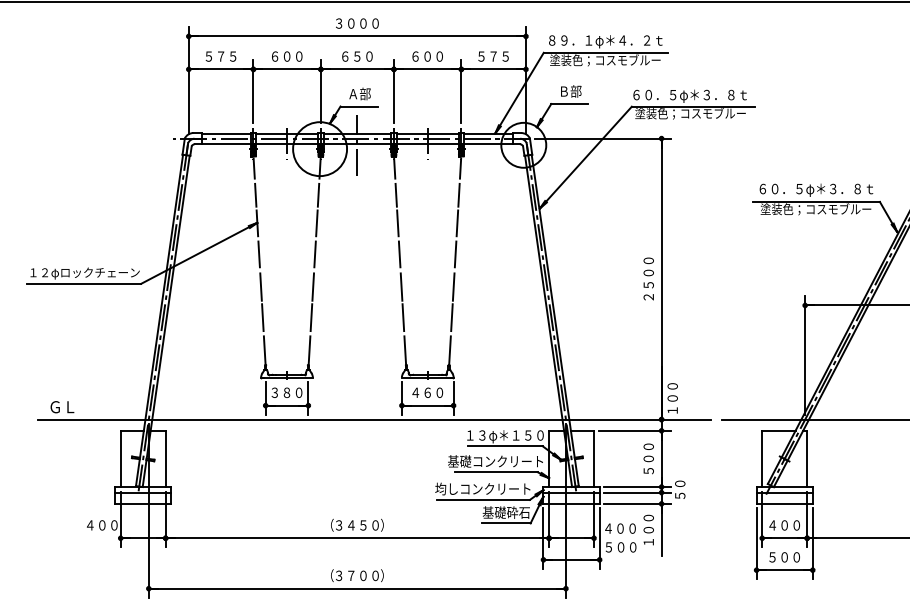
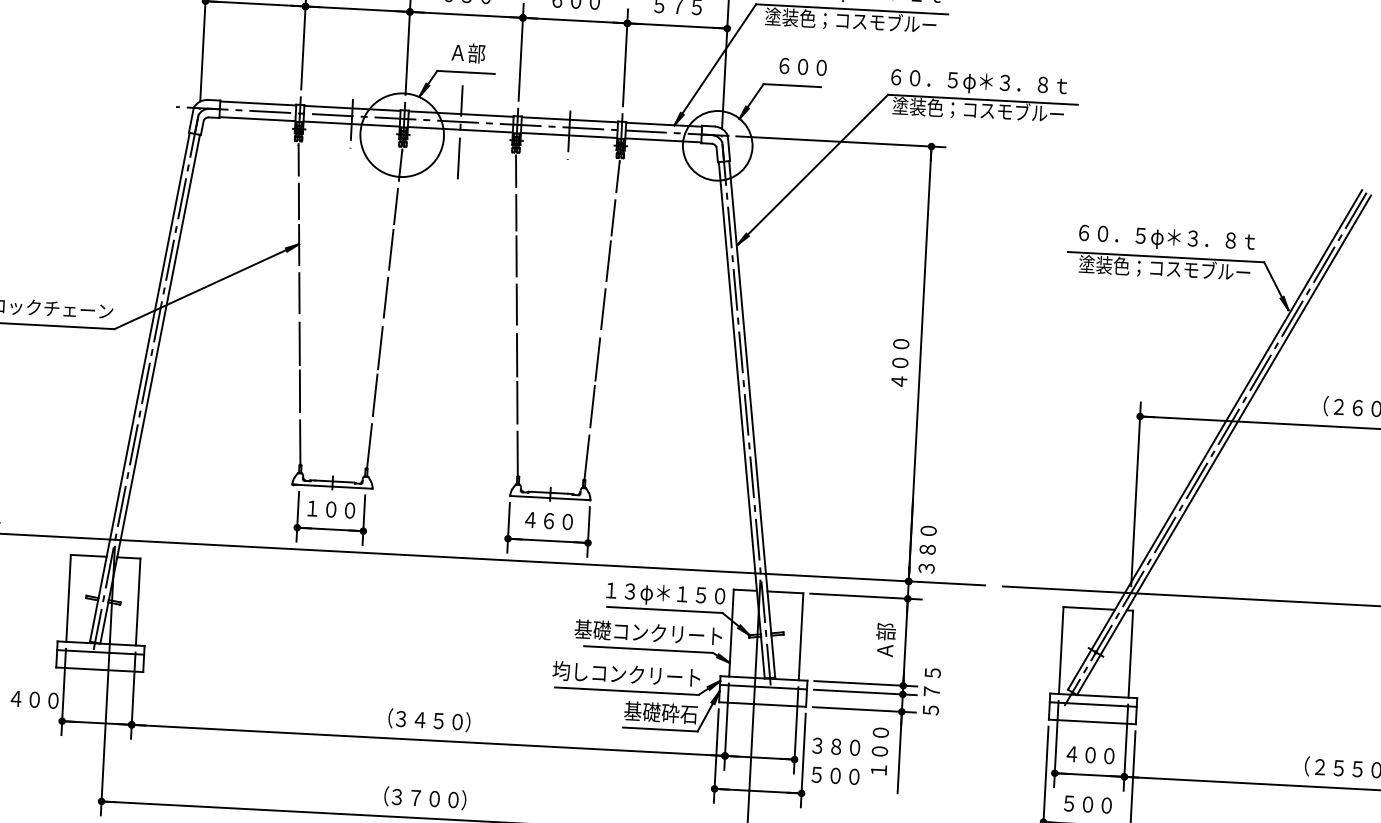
text: (576, 91) -> (803, 66), Ｂ部 -> ６００
text: (648, 278) -> (899, 362), ２５００ -> ４００
text: (280, 392) -> (321, 508), ３８０ -> １００
text: (672, 404) -> (926, 558), １００ -> ３８０
text: (648, 458) -> (885, 640), ５００ -> Ａ部
text: (680, 489) -> (932, 691), ５０ -> ５７５
text: (614, 528) -> (827, 746), ４００ -> ３８０

